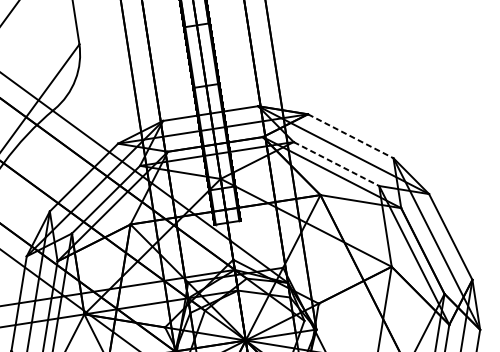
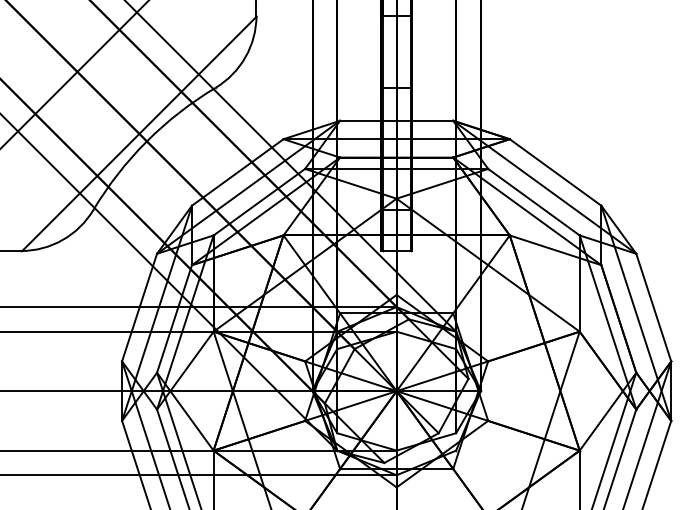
line: (350, 136) -> (555, 172), dashed -> solid
line: (336, 164) -> (533, 202), dashed -> solid

